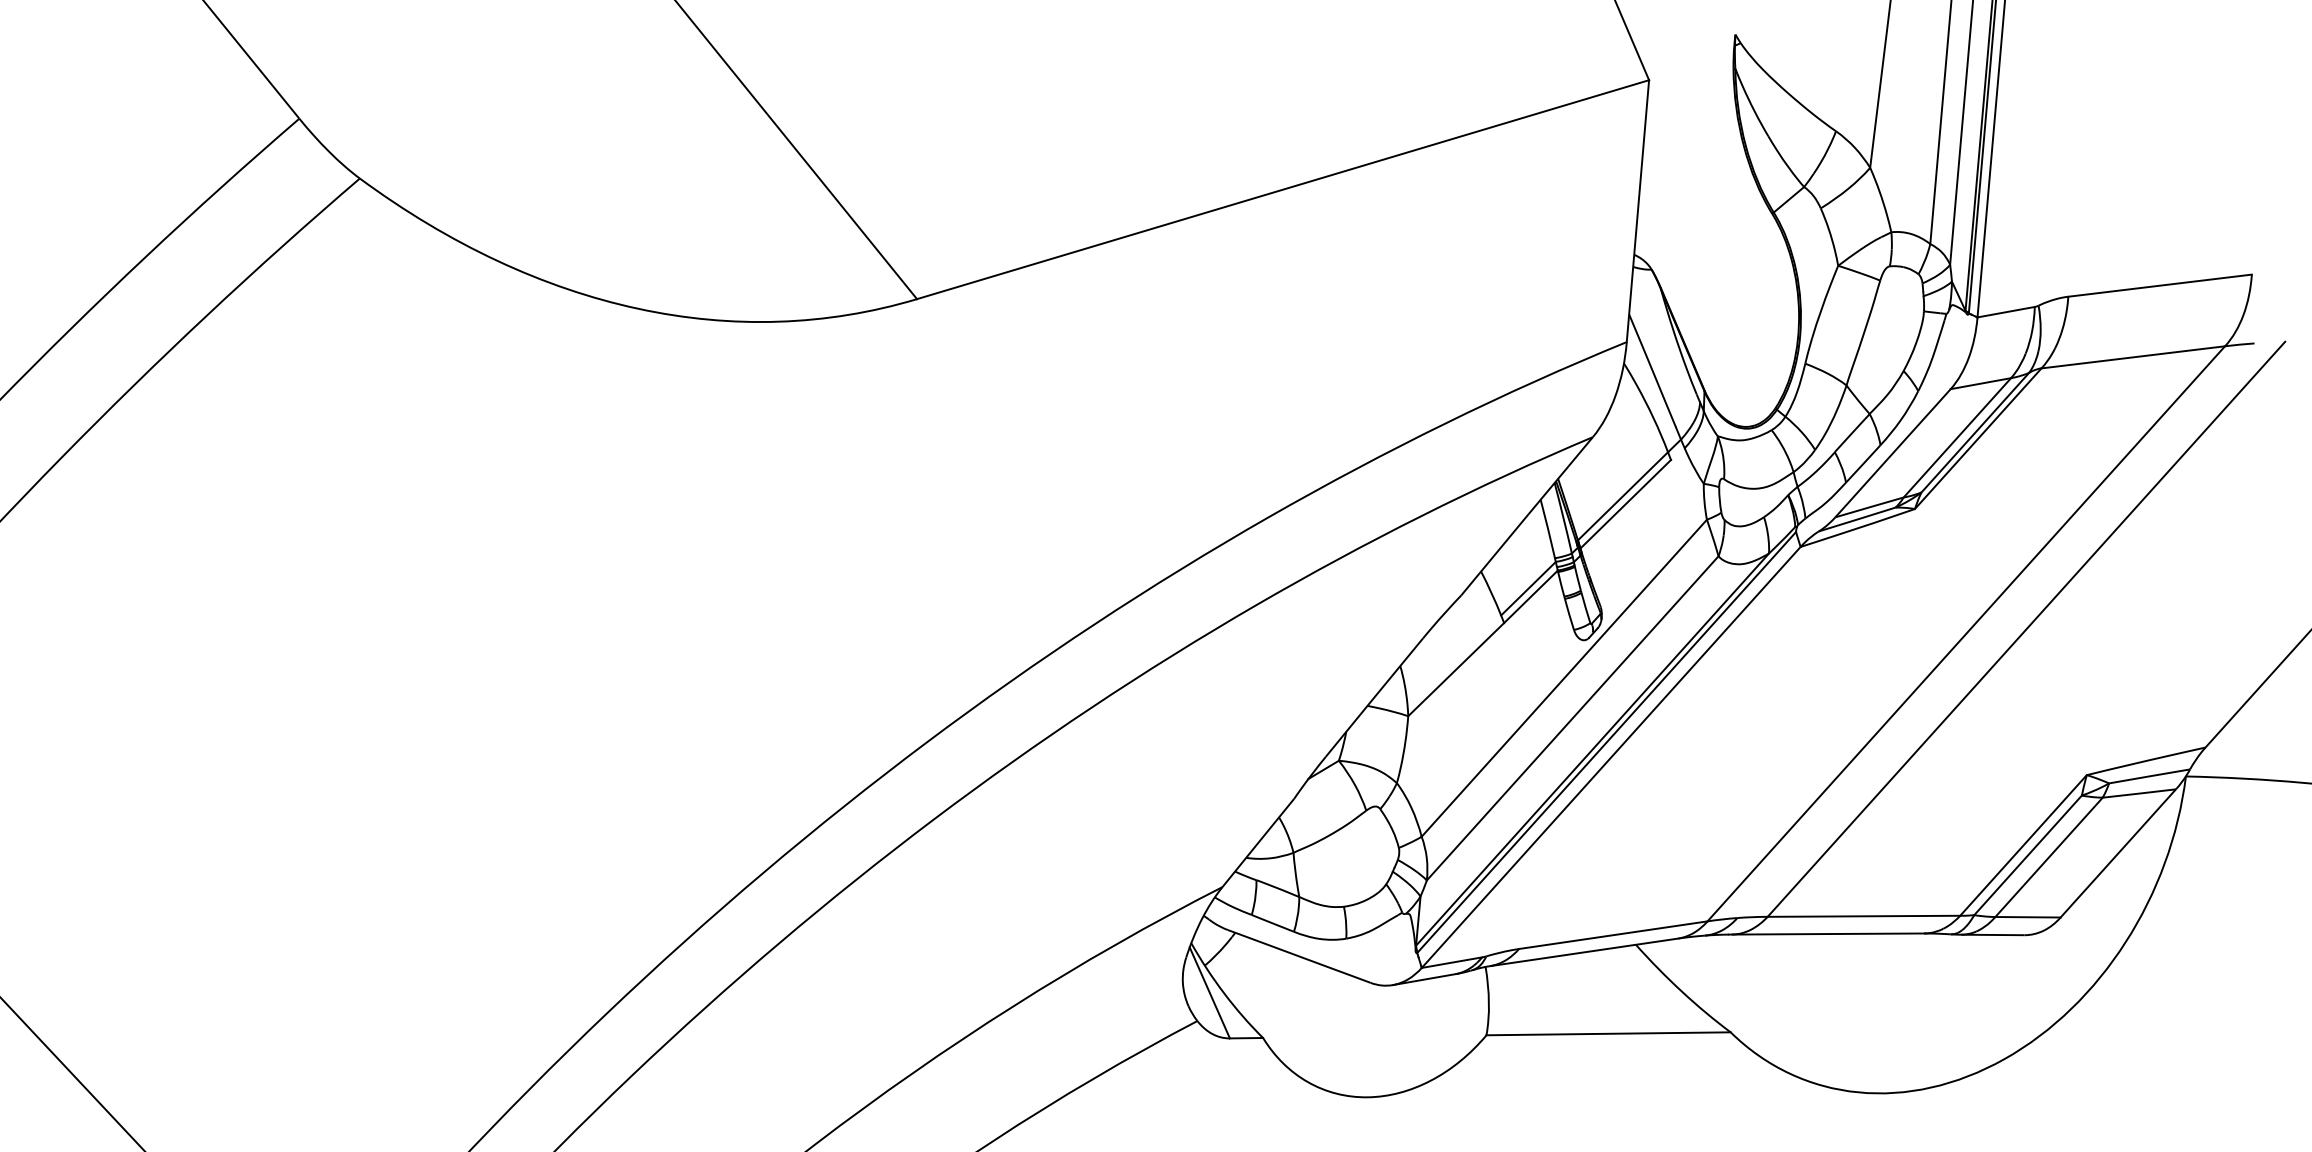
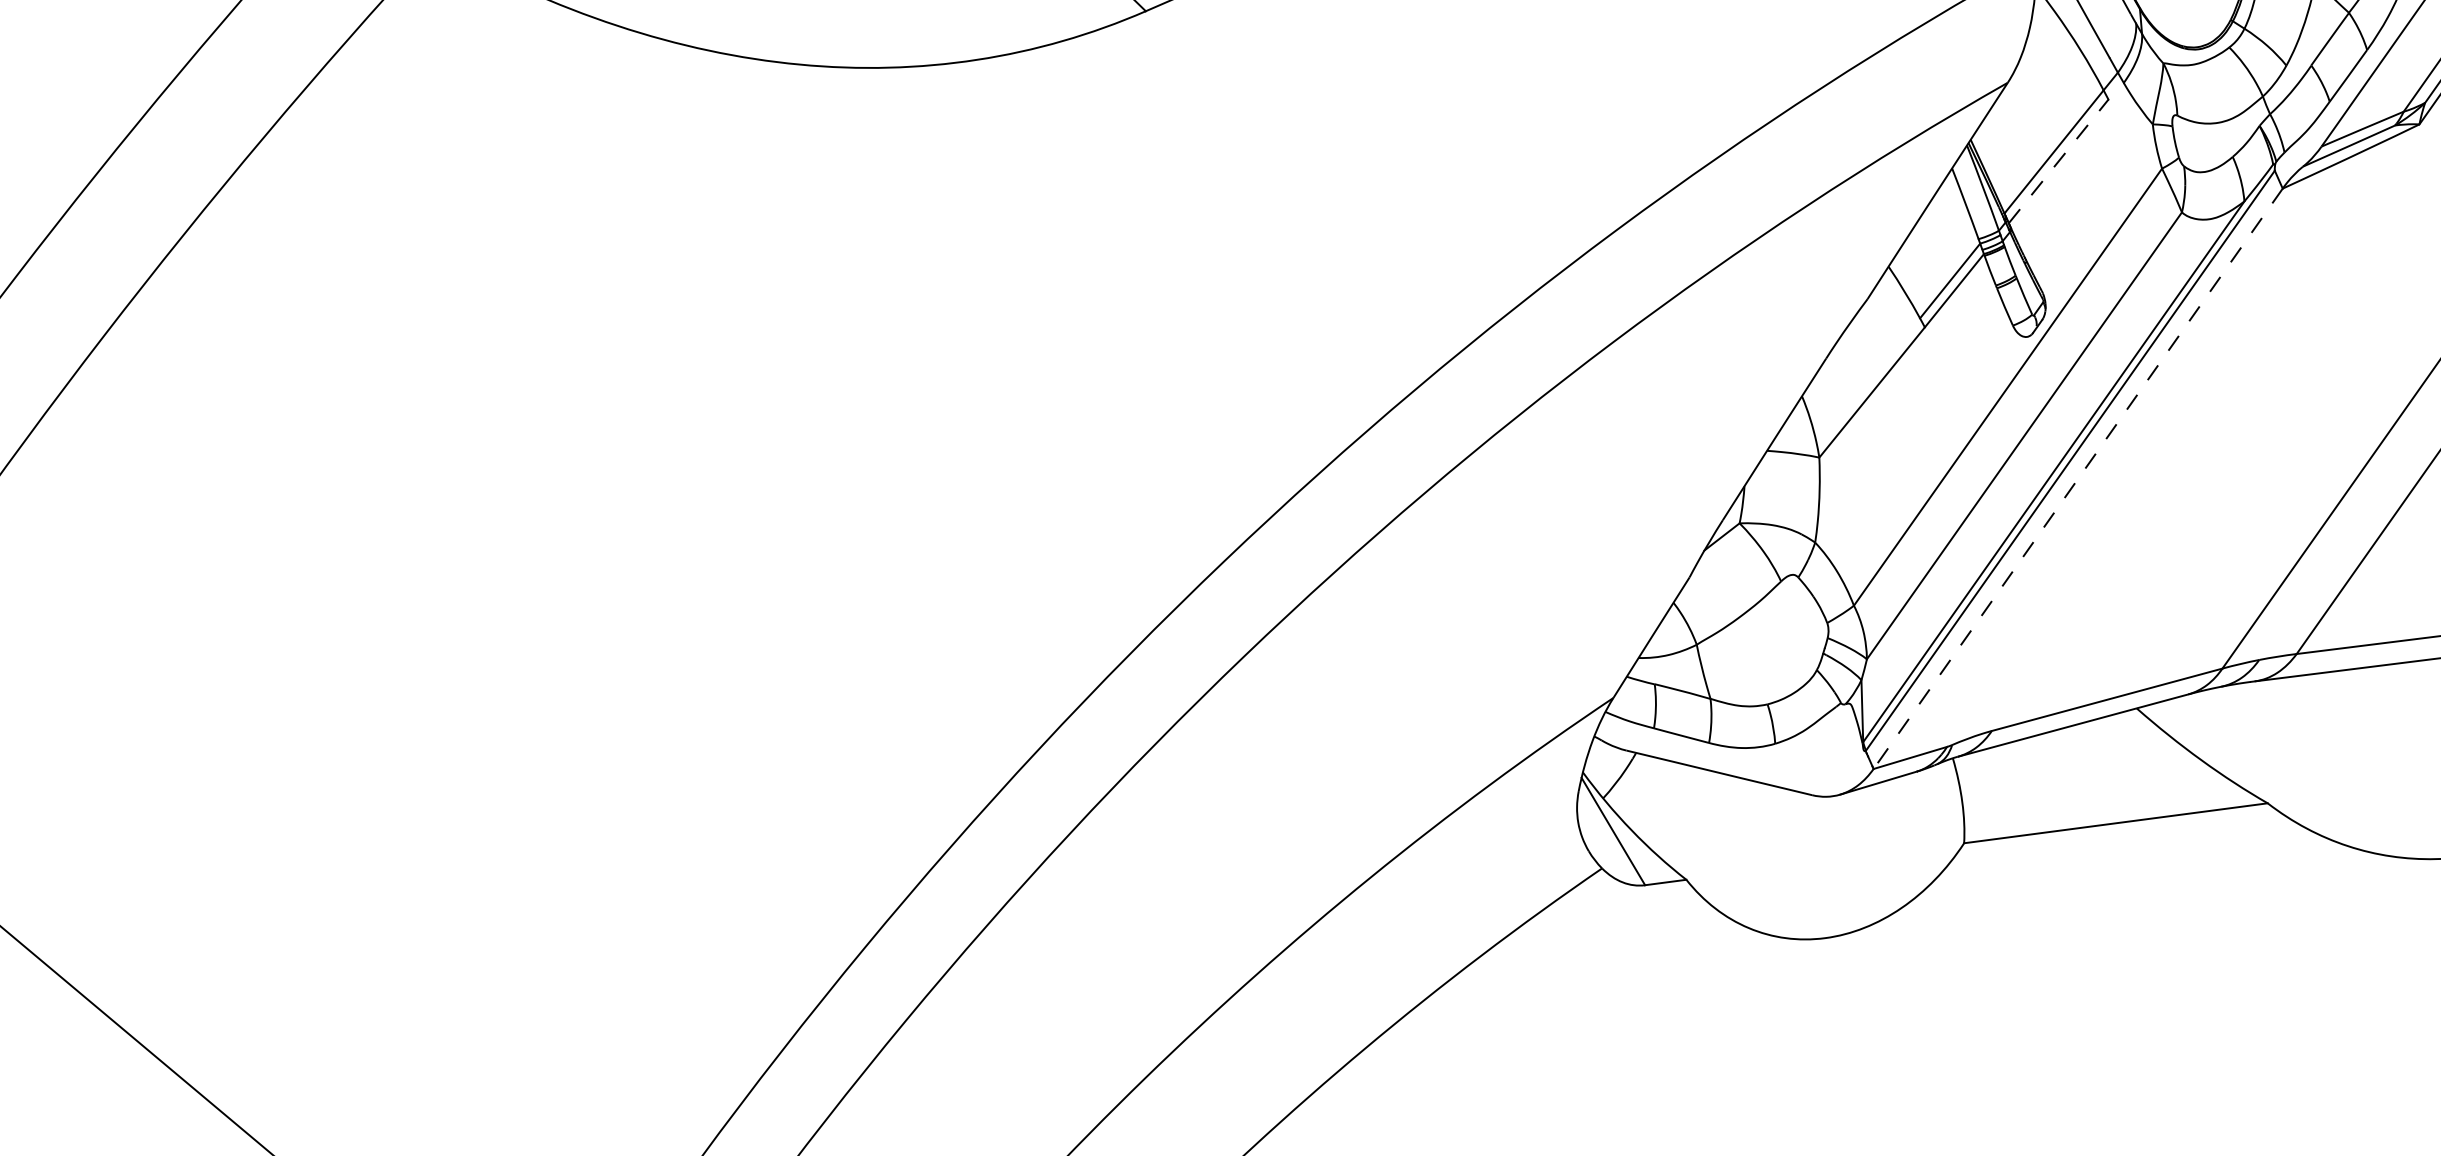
line: (1626, 503) -> (2059, 160), solid -> dashed
line: (1610, 757) -> (2077, 478), solid -> dashed

